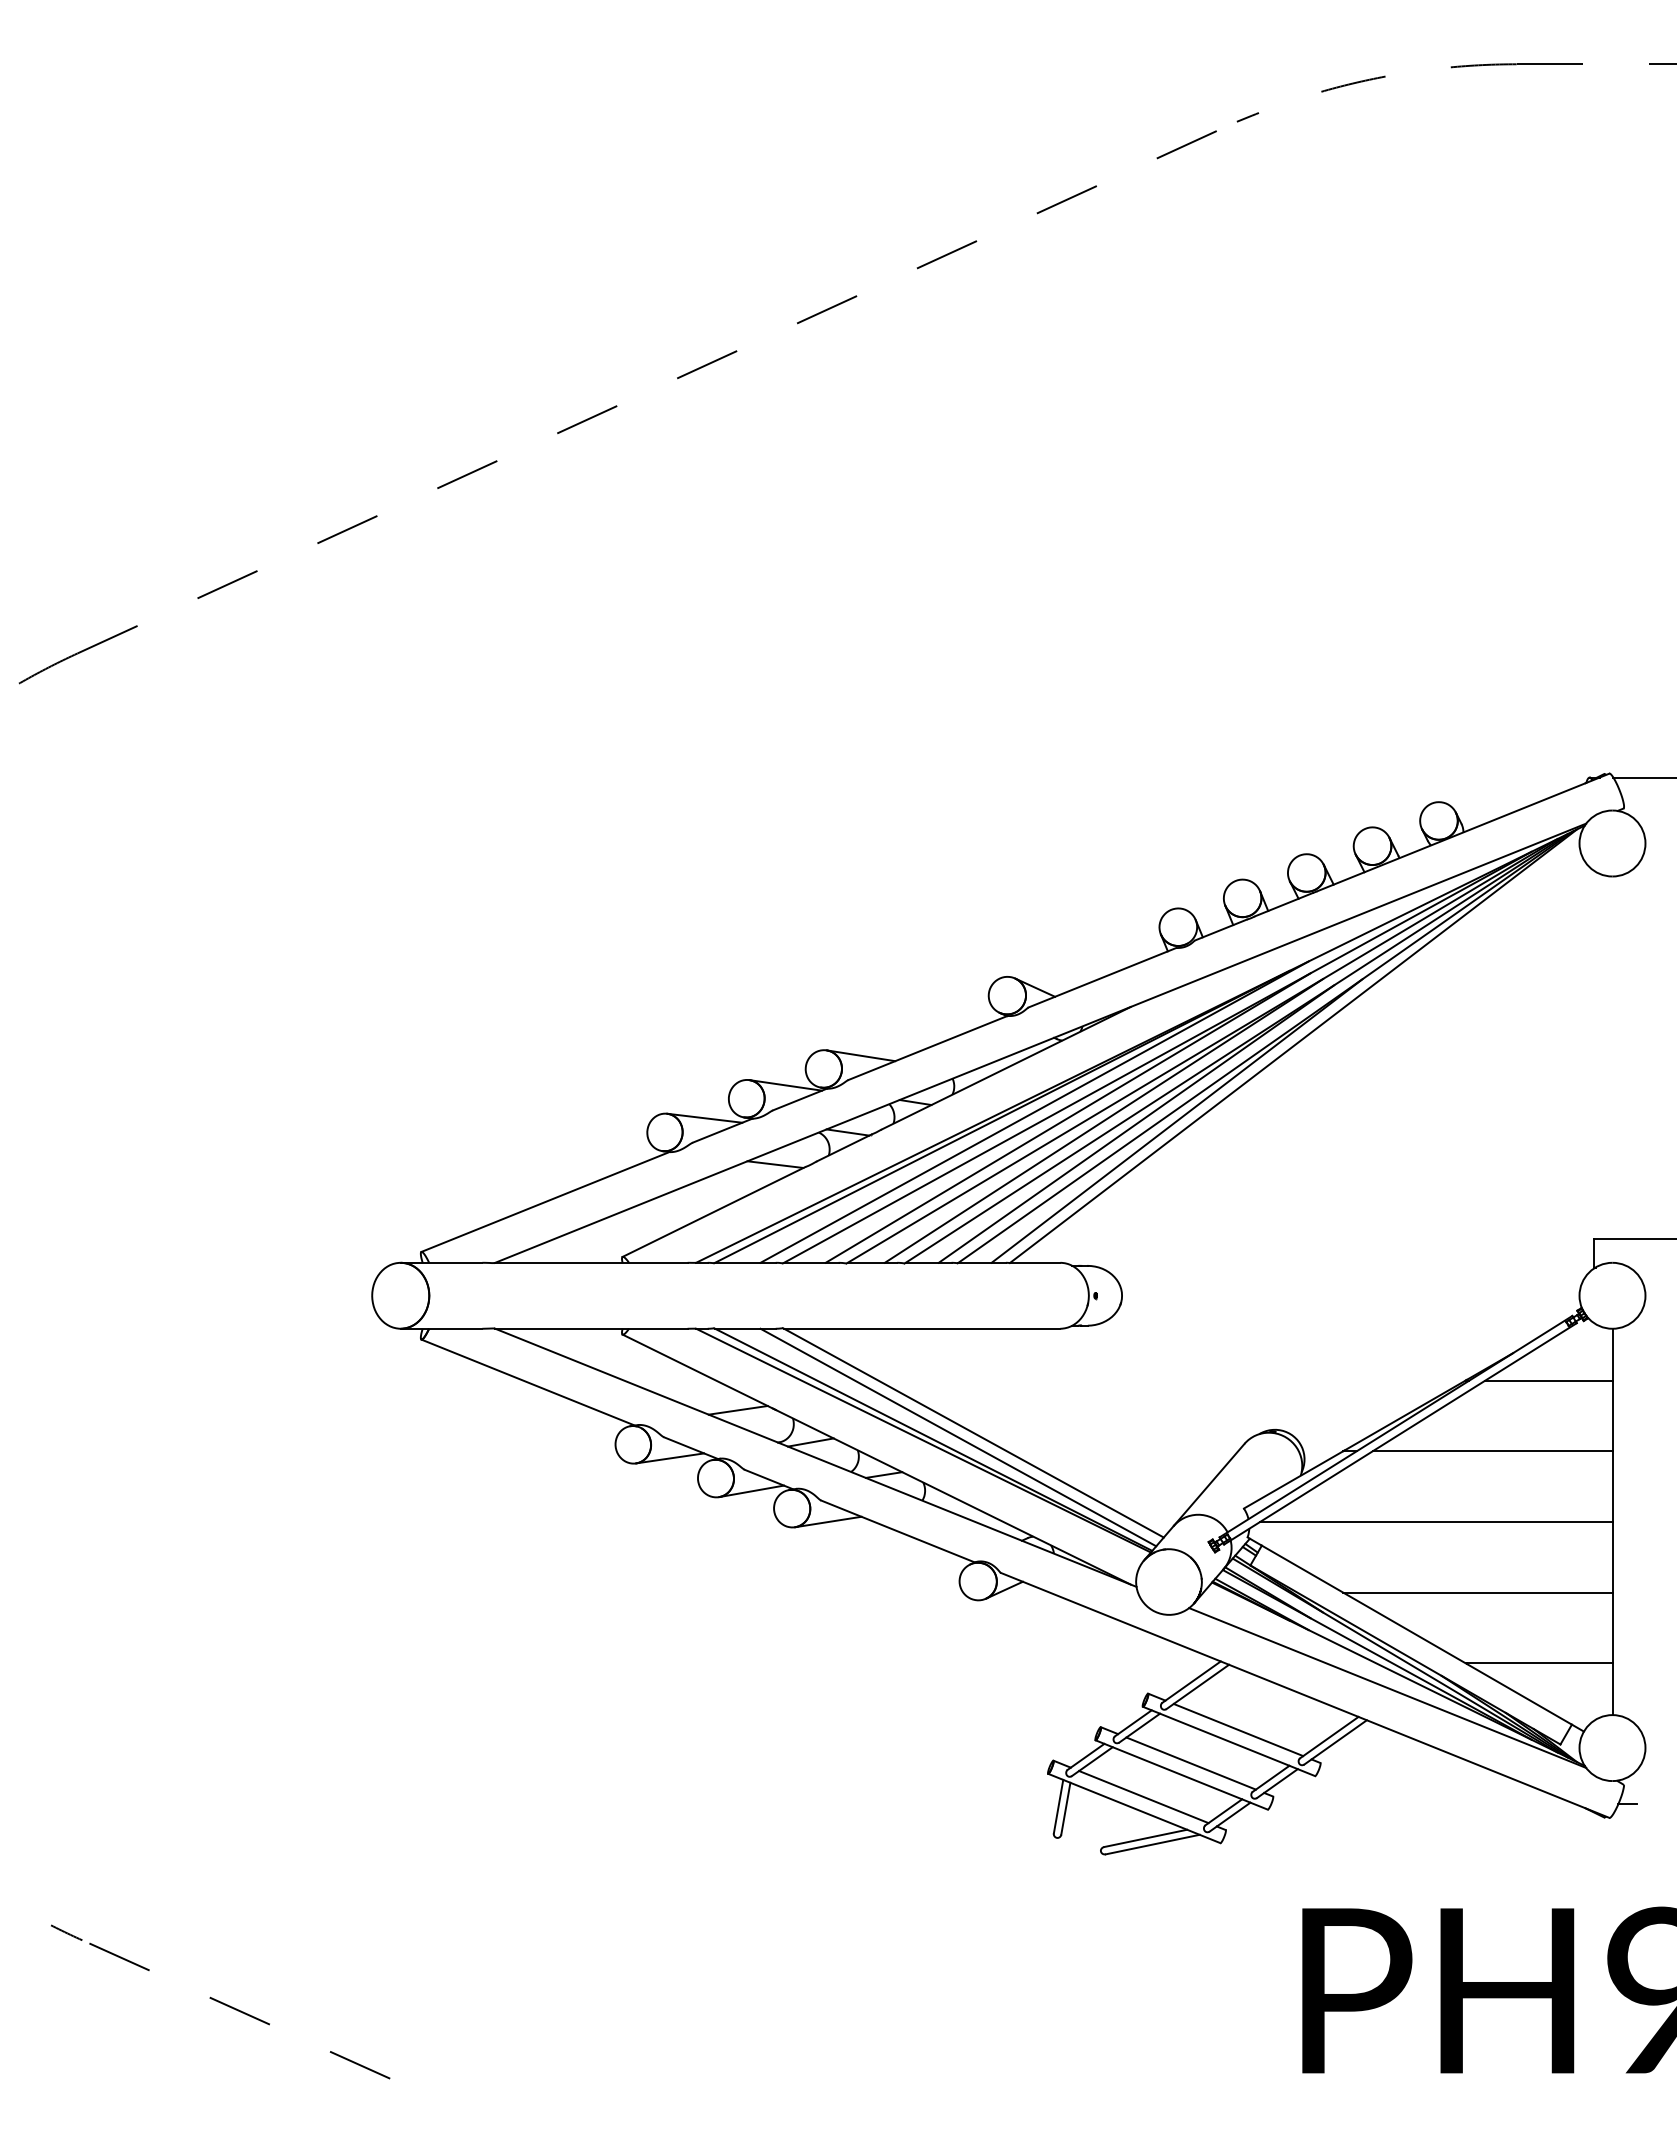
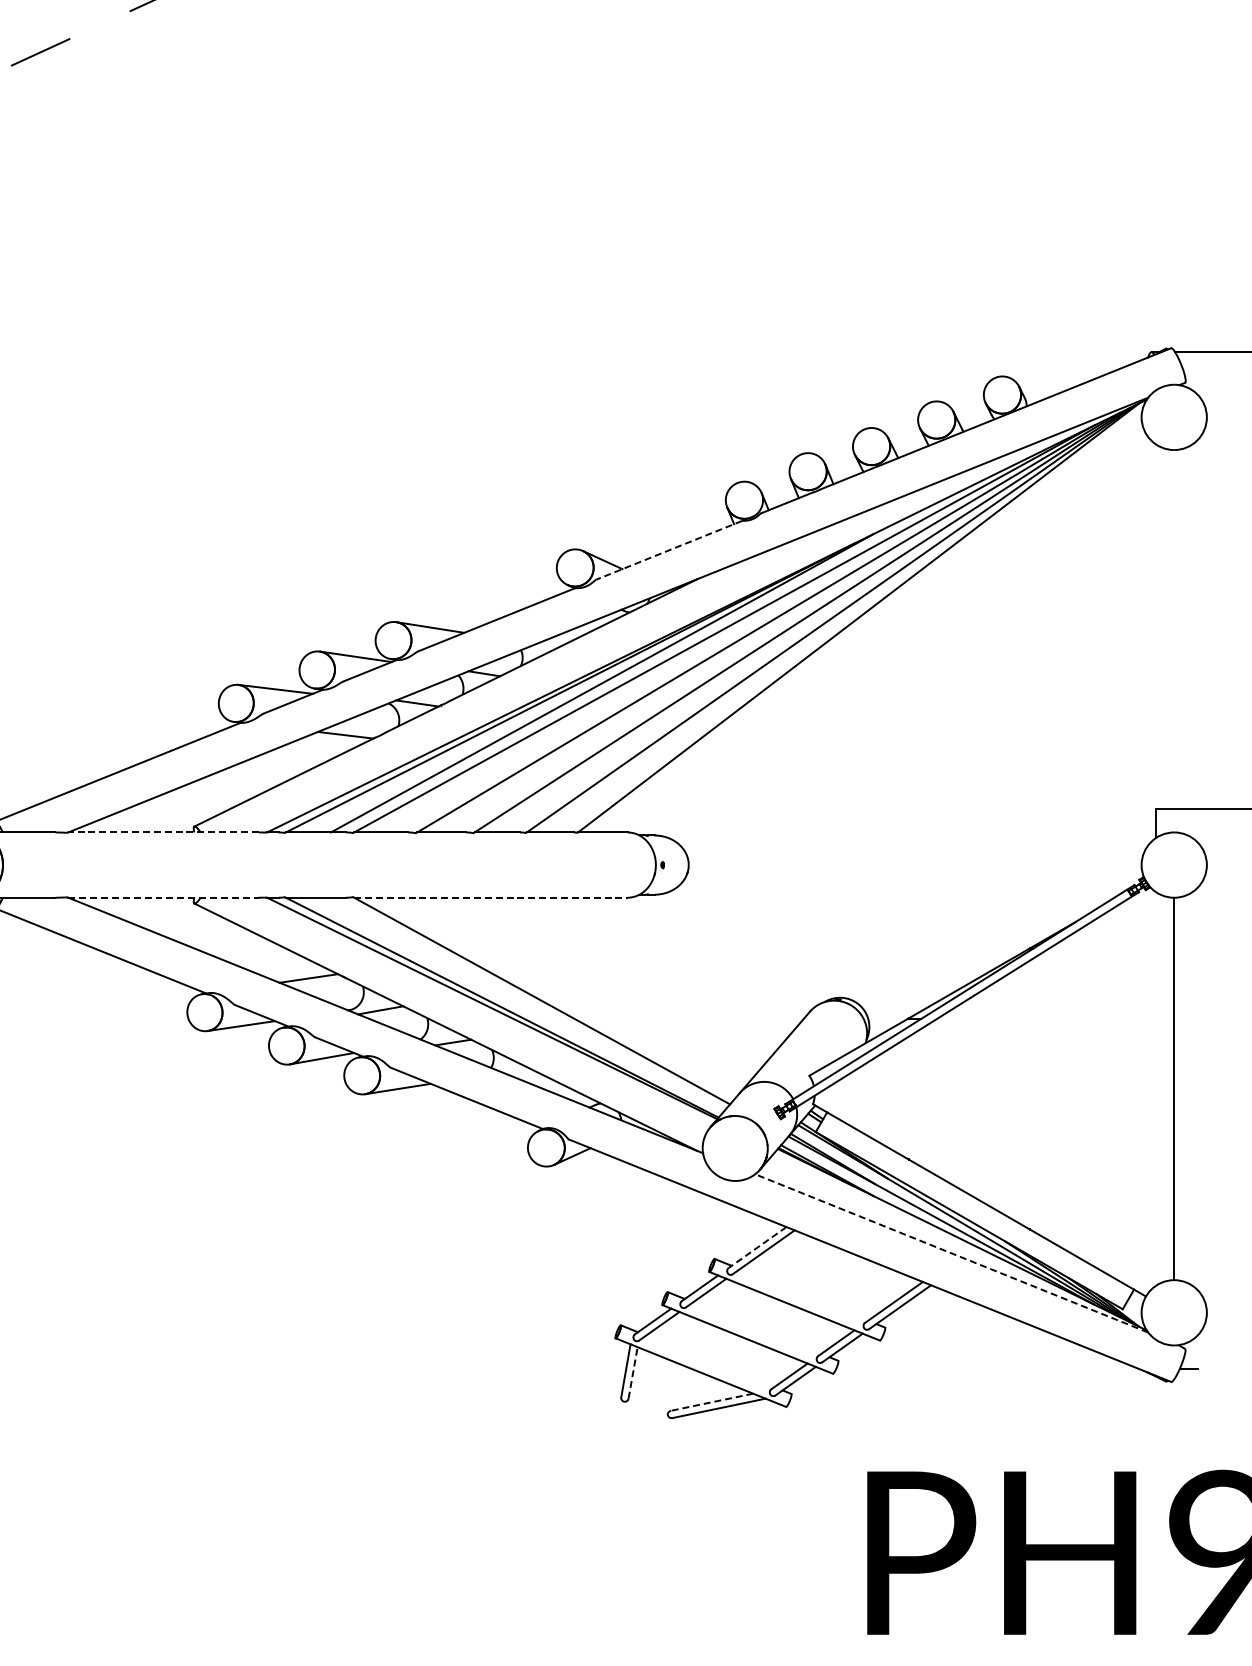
line: (1101, 977) -> (668, 550), solid -> dashed
line: (1067, 1117) -> (634, 688), removed
line: (1103, 1120) -> (670, 691), removed
line: (1176, 1120) -> (742, 691), removed
line: (1136, 1123) -> (703, 694), removed
line: (591, 1262) -> (163, 832), solid -> dashed
line: (592, 1328) -> (164, 897), solid -> dashed
line: (922, 1328) -> (491, 897), solid -> dashed
line: (1548, 1380) -> (1110, 948), removed
line: (958, 1437) -> (526, 1005), removed
line: (1492, 1451) -> (1055, 1019), removed
line: (1436, 1521) -> (1000, 1088), removed
line: (1477, 1592) -> (1040, 1158), removed
line: (1538, 1663) -> (1100, 1229), removed
line: (1191, 1682) -> (757, 1247), solid -> dashed
line: (1387, 1688) -> (951, 1253), solid -> dashed
line: (1238, 1729) -> (804, 1294), removed
line: (1190, 1763) -> (756, 1328), removed
line: (1143, 1797) -> (709, 1361), removed
line: (1065, 1808) -> (632, 1372), solid -> dashed
line: (1145, 1838) -> (711, 1402), solid -> dashed

